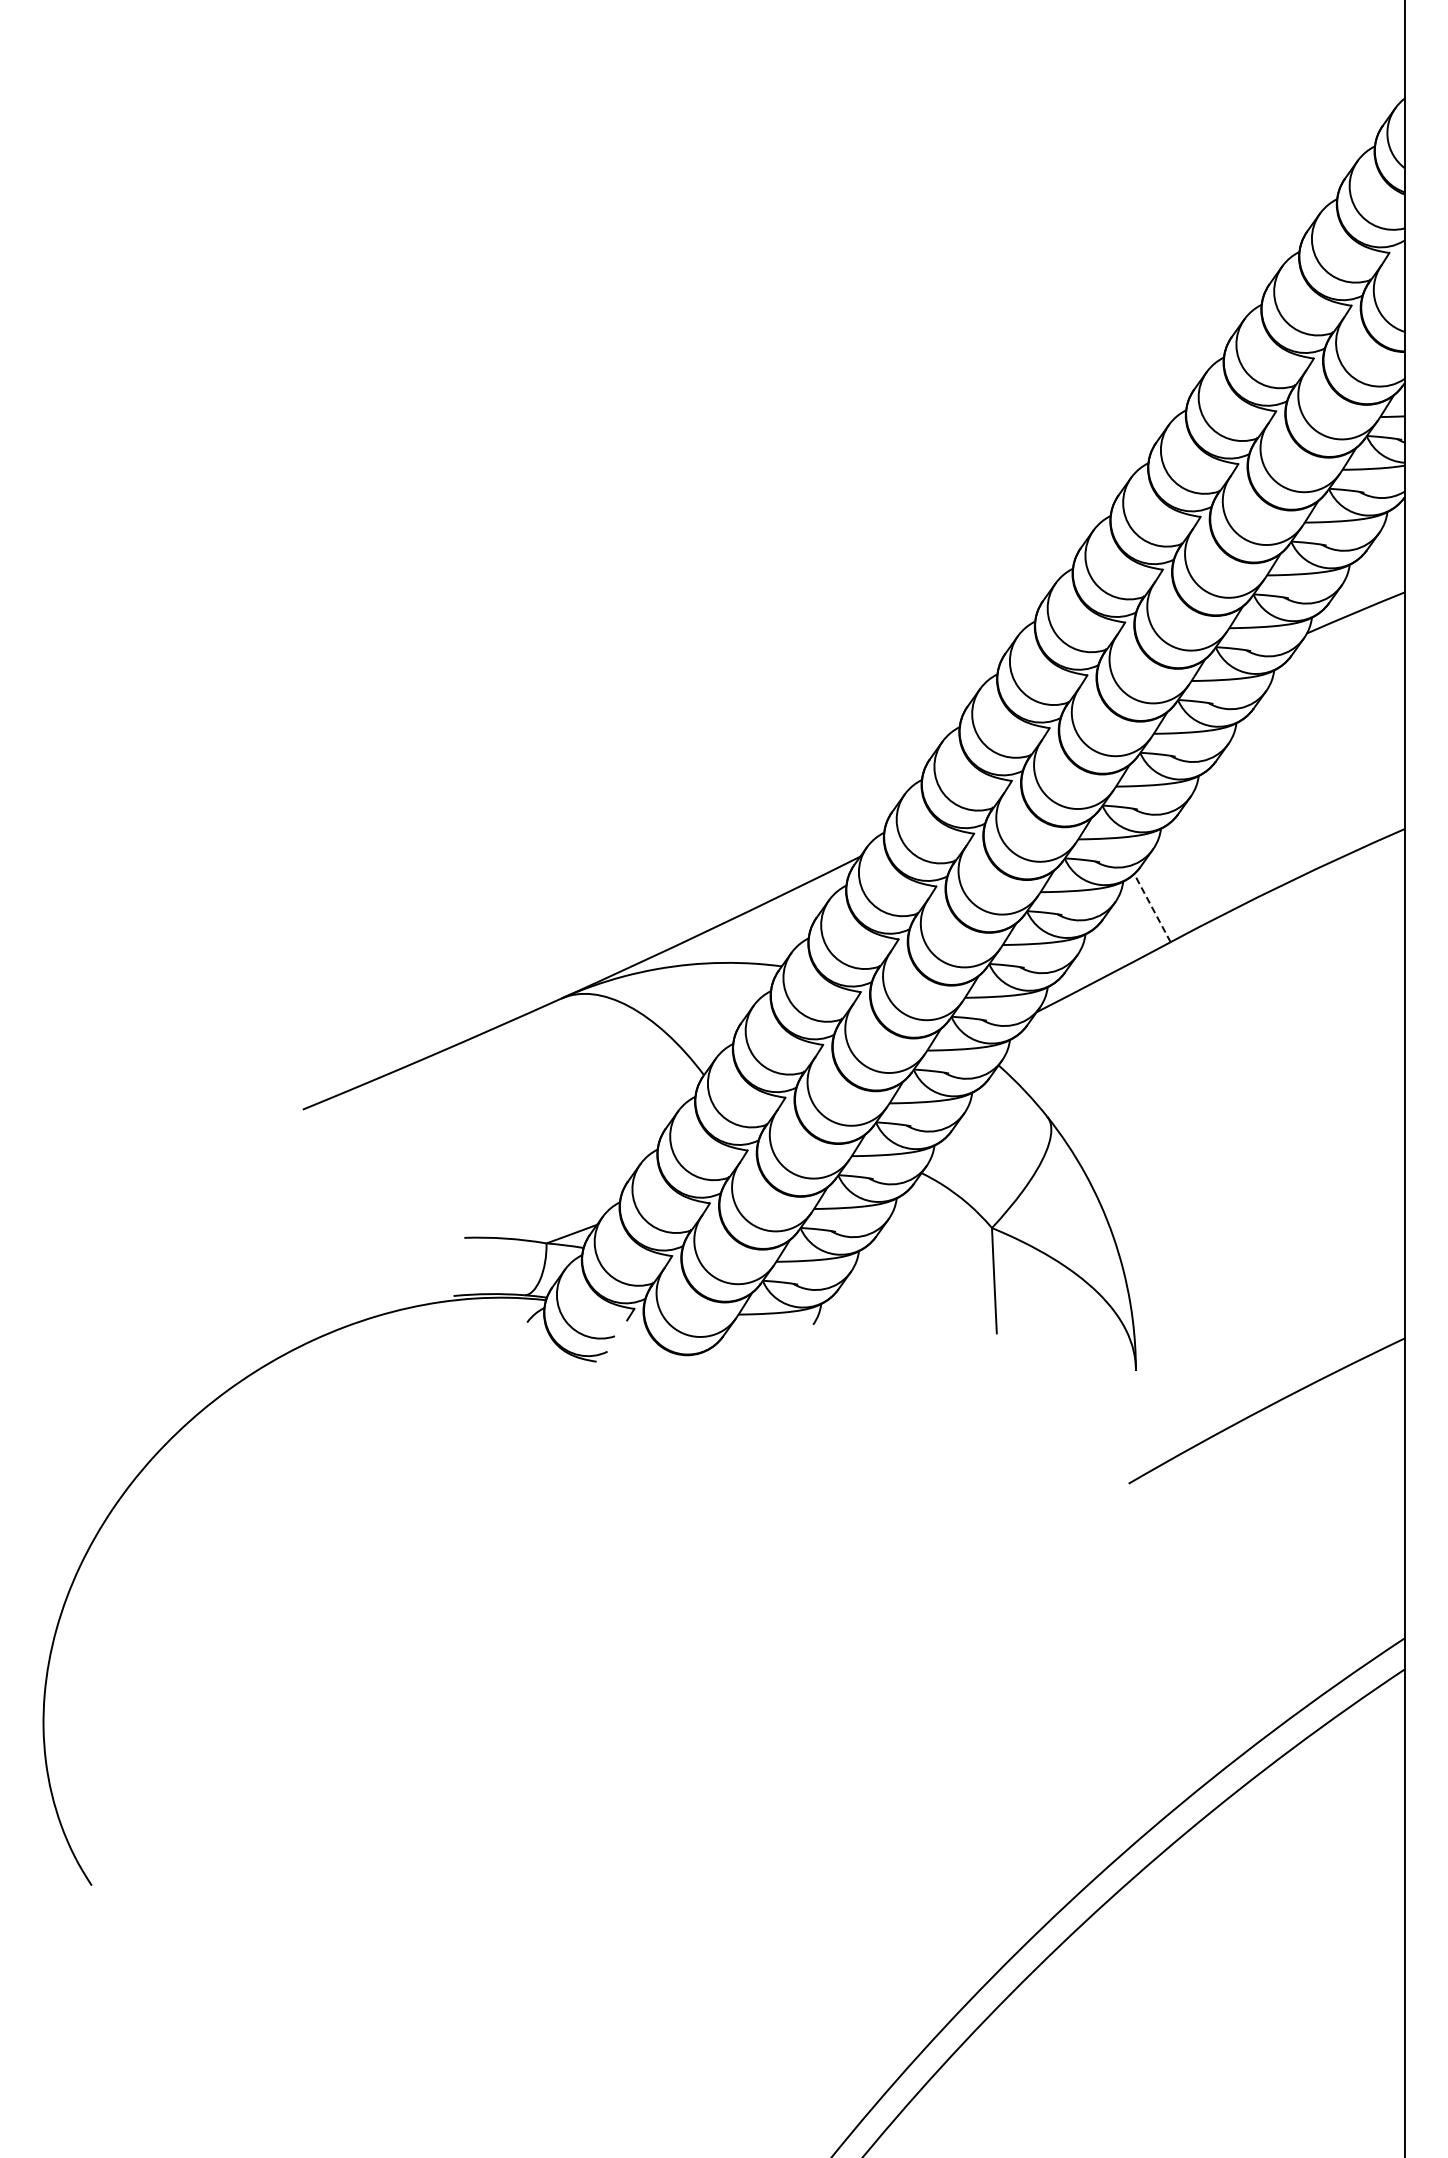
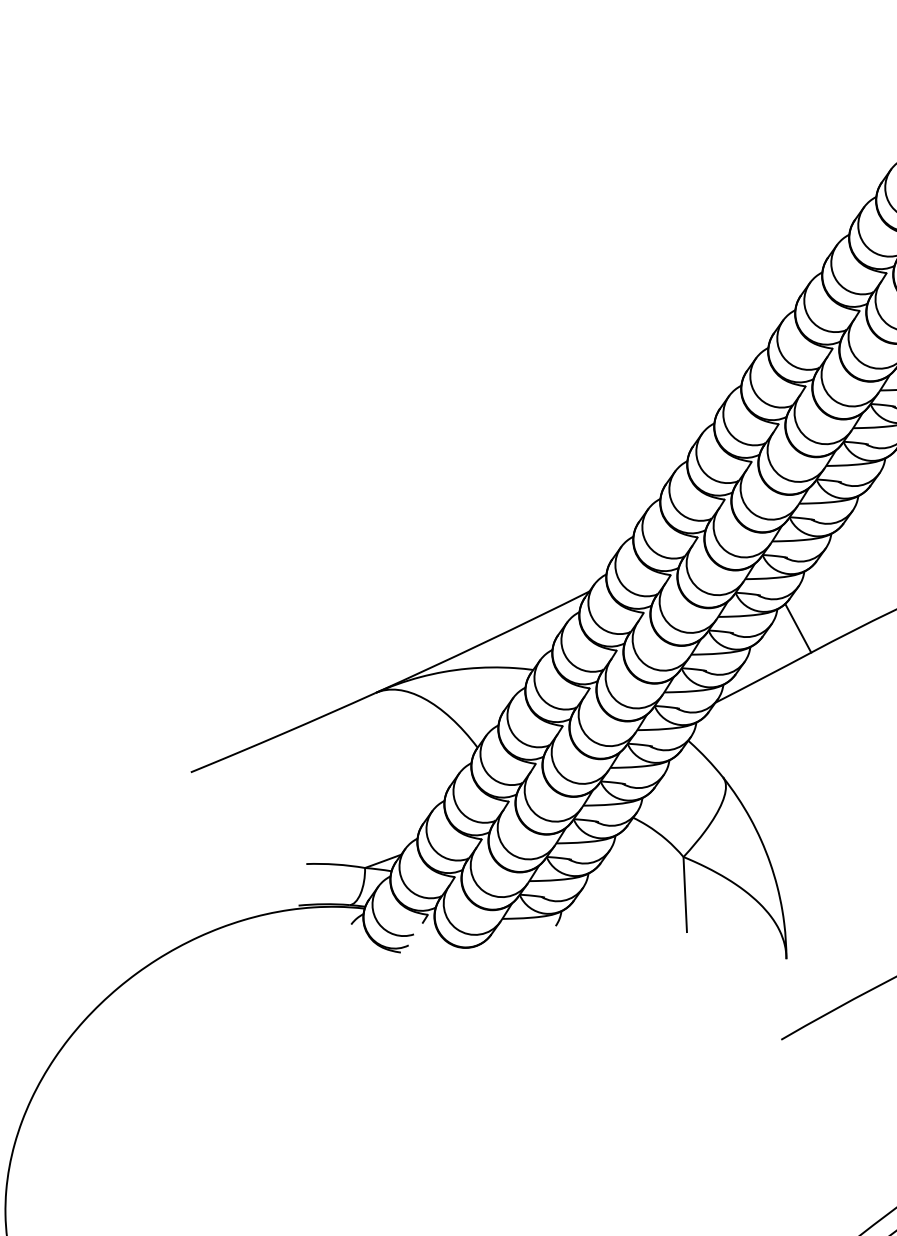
line: (1152, 908) -> (798, 628), dashed -> solid

